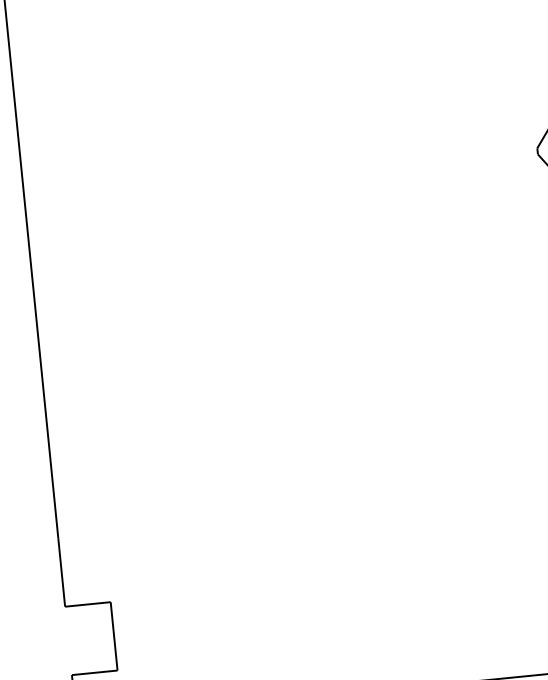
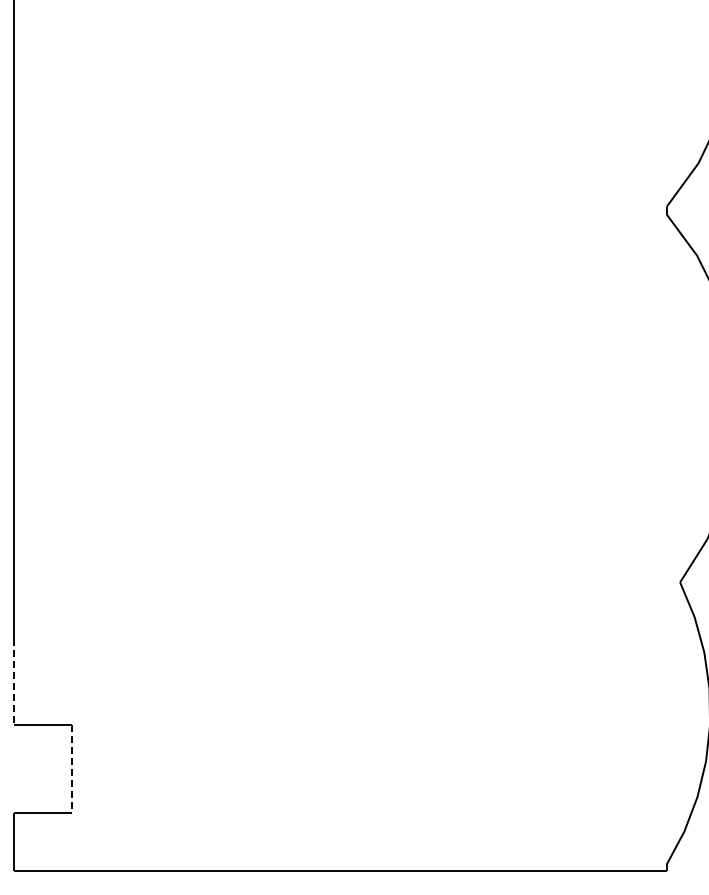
line: (61, 573) -> (13, 682), solid -> dashed
line: (113, 635) -> (71, 768), solid -> dashed

